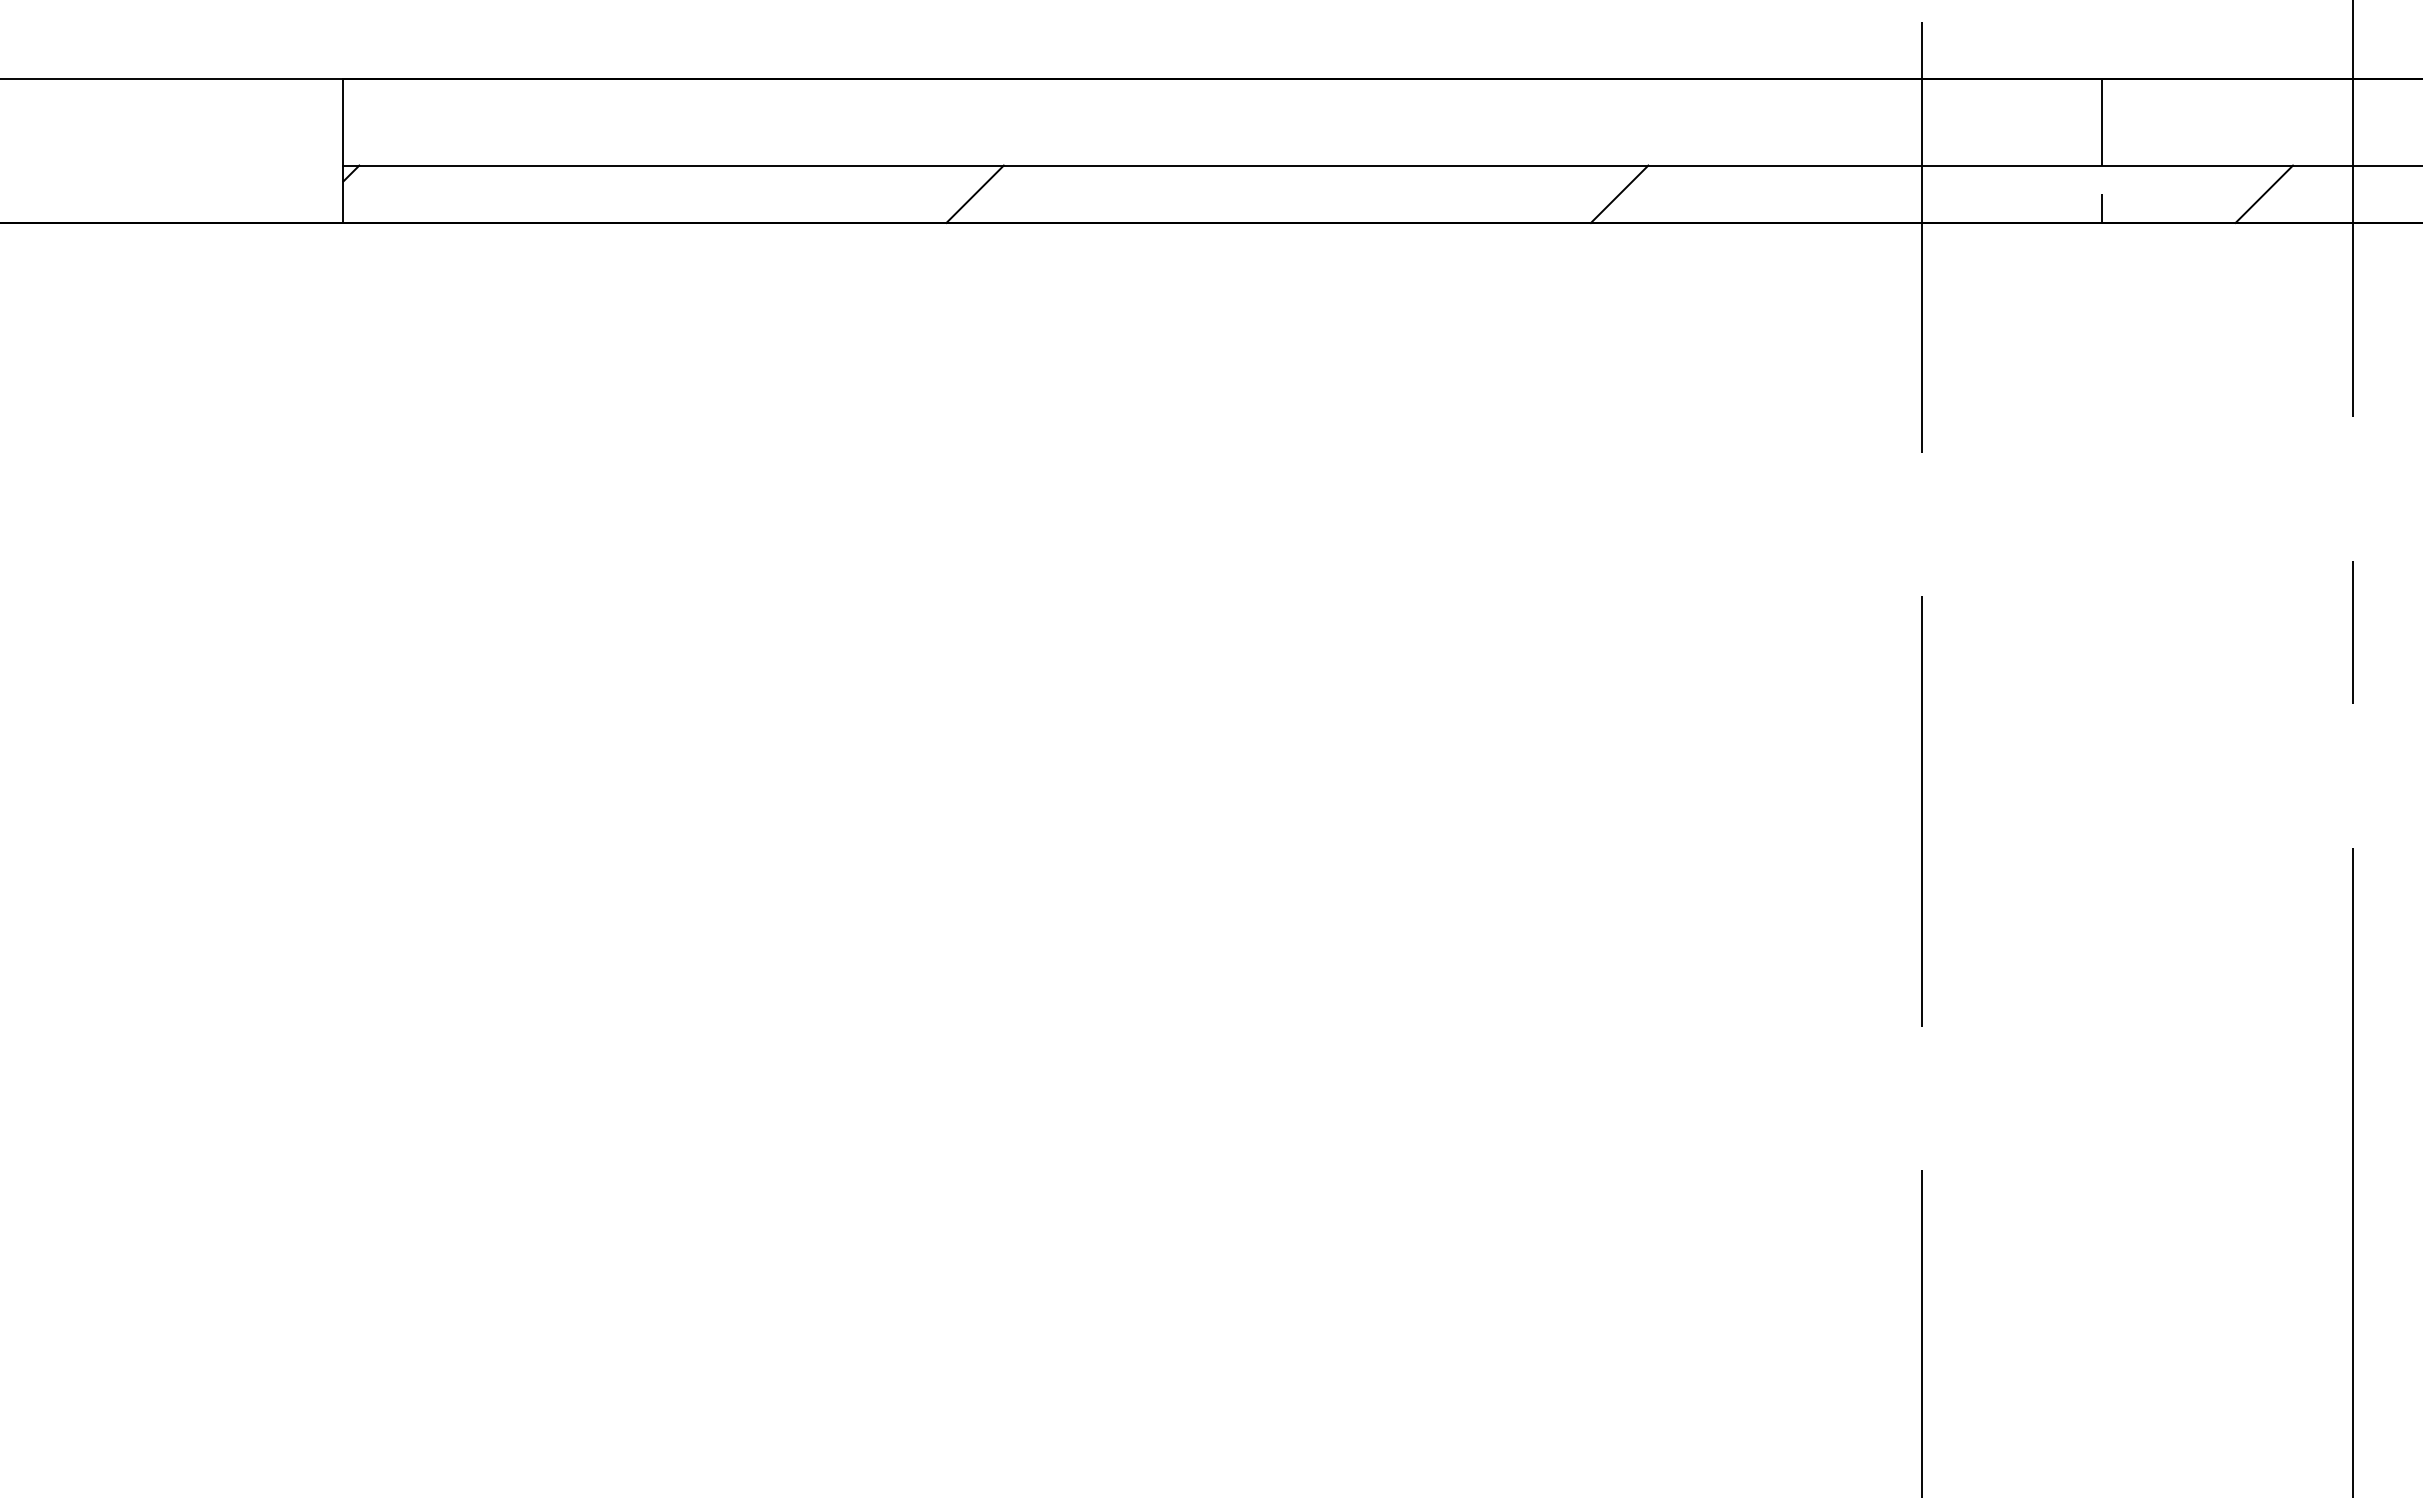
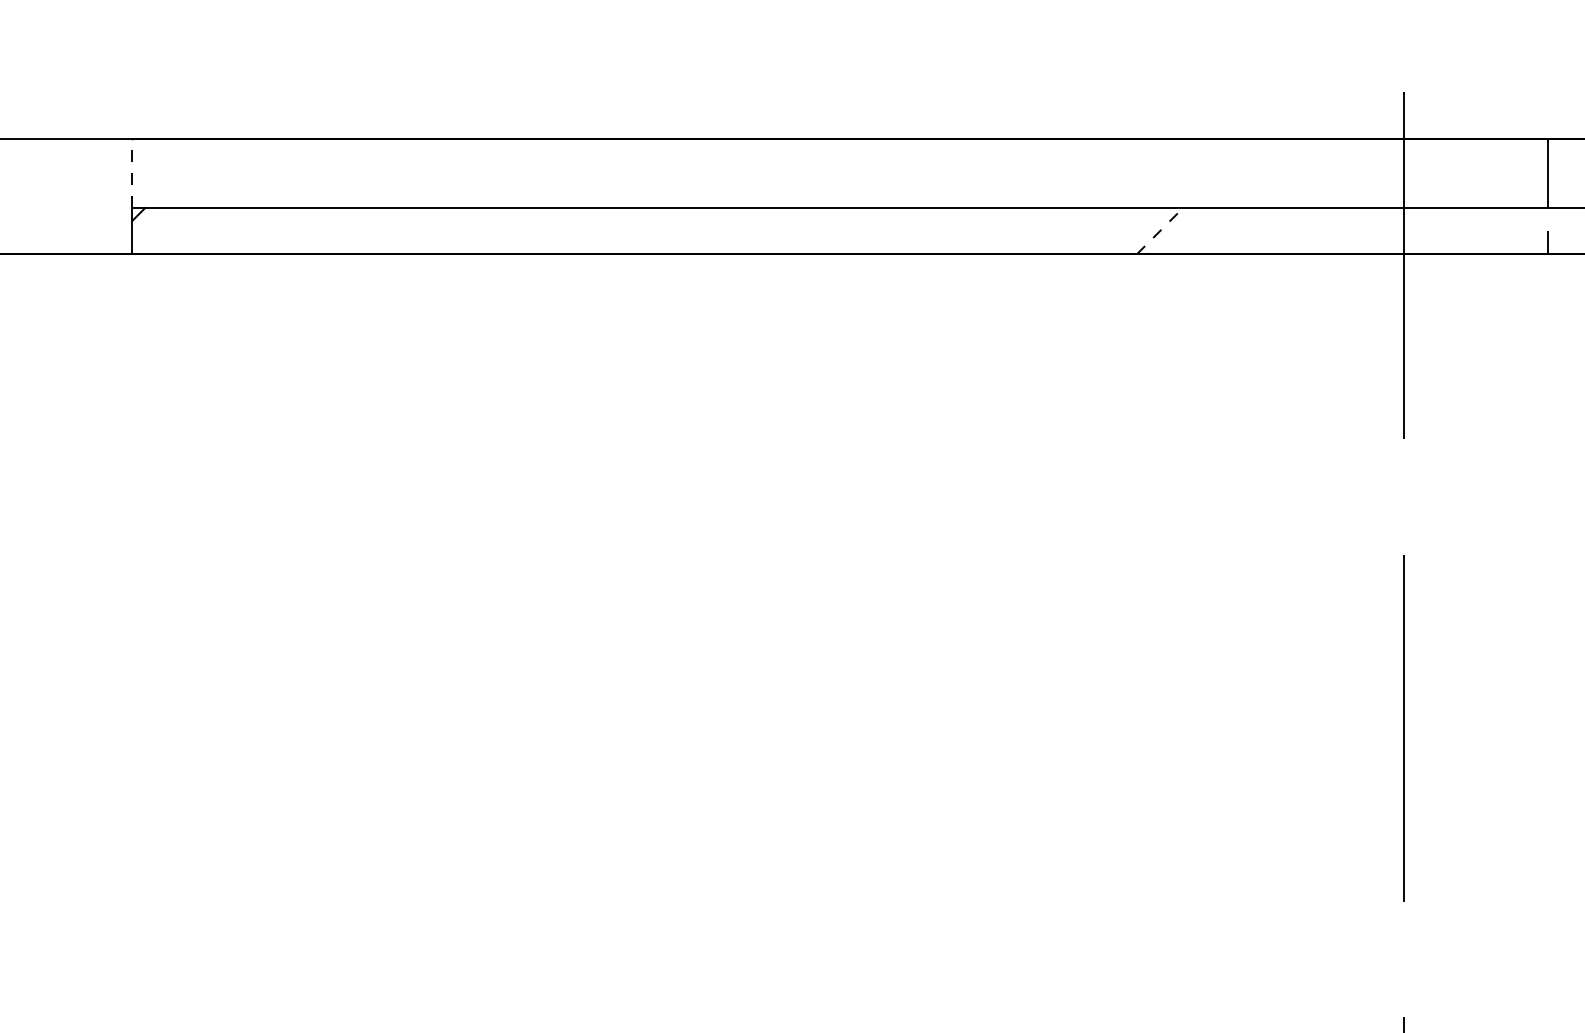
line: (343, 122) -> (132, 173), solid -> dashed
line: (974, 193) -> (640, 230), removed
line: (1619, 194) -> (1159, 231), solid -> dashed

